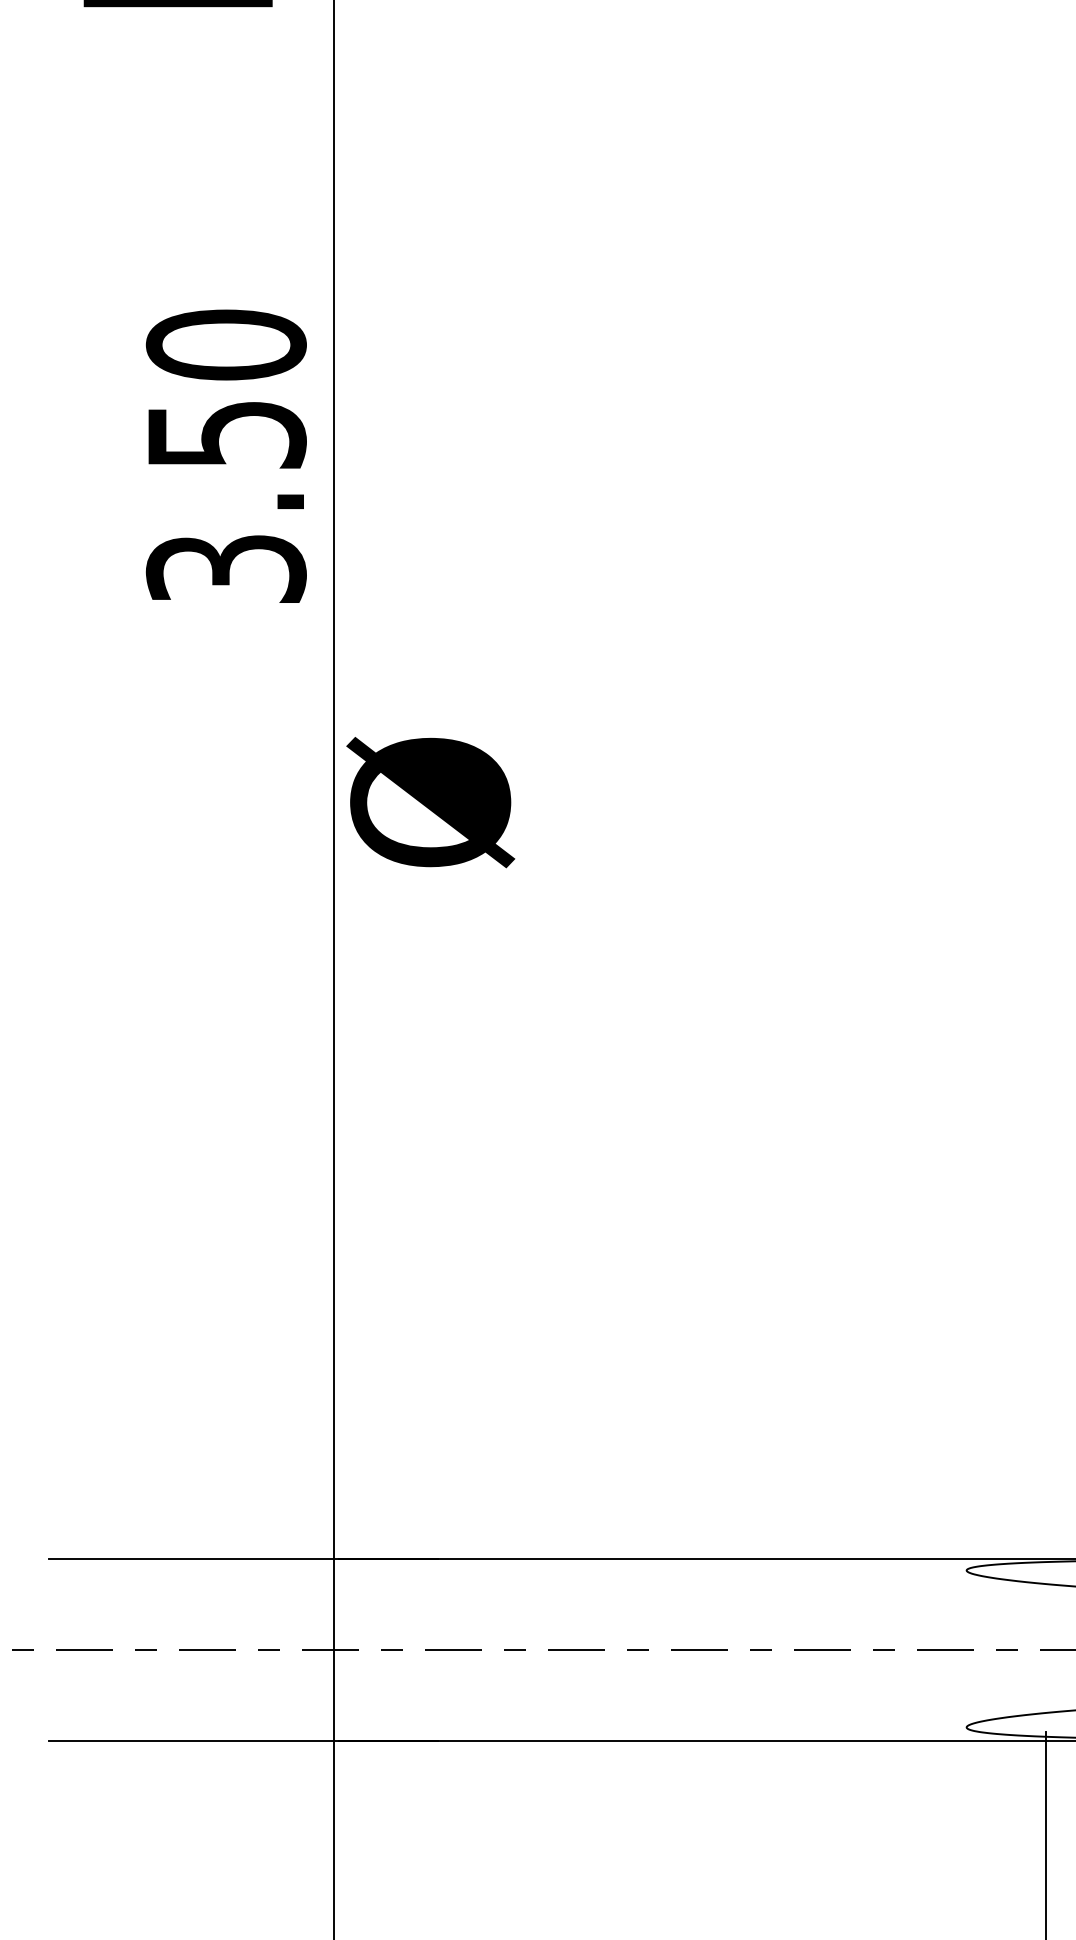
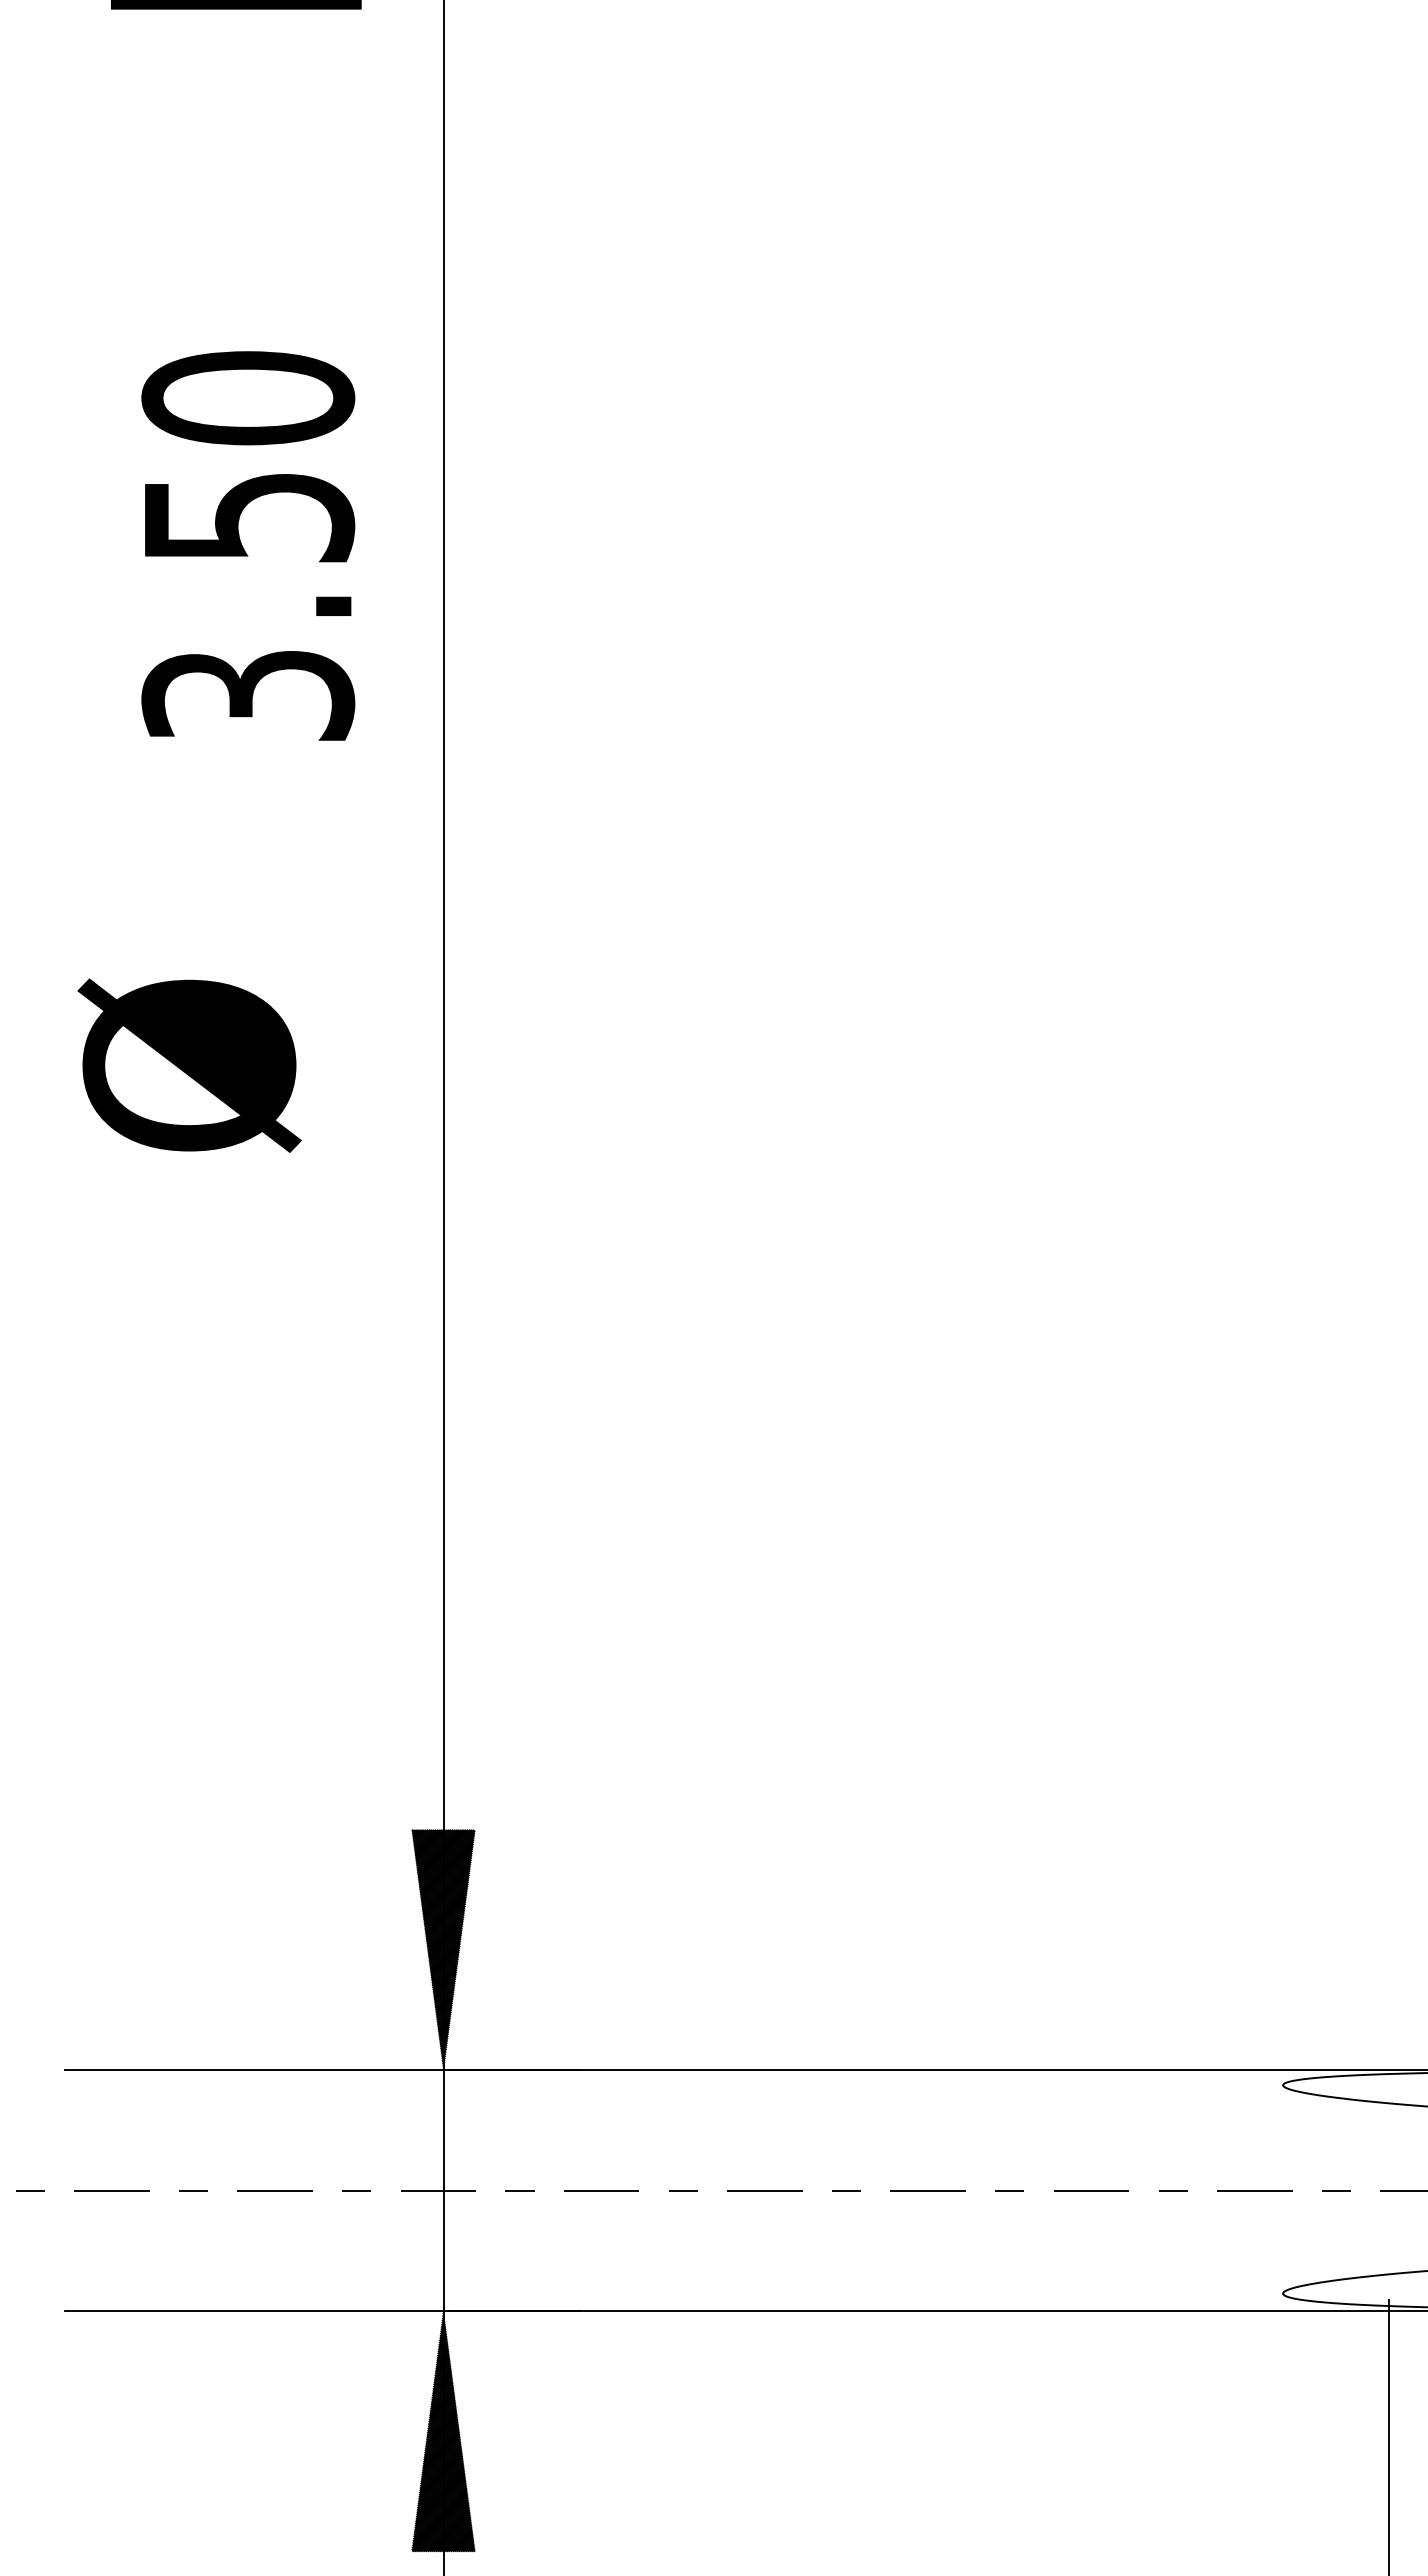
text: (226, 455) -> (248, 545), moved
text: (430, 802) -> (189, 1065), moved
hatch: (334, 1468) -> (443, 1949), added
hatch: (334, 1831) -> (443, 2431), added

